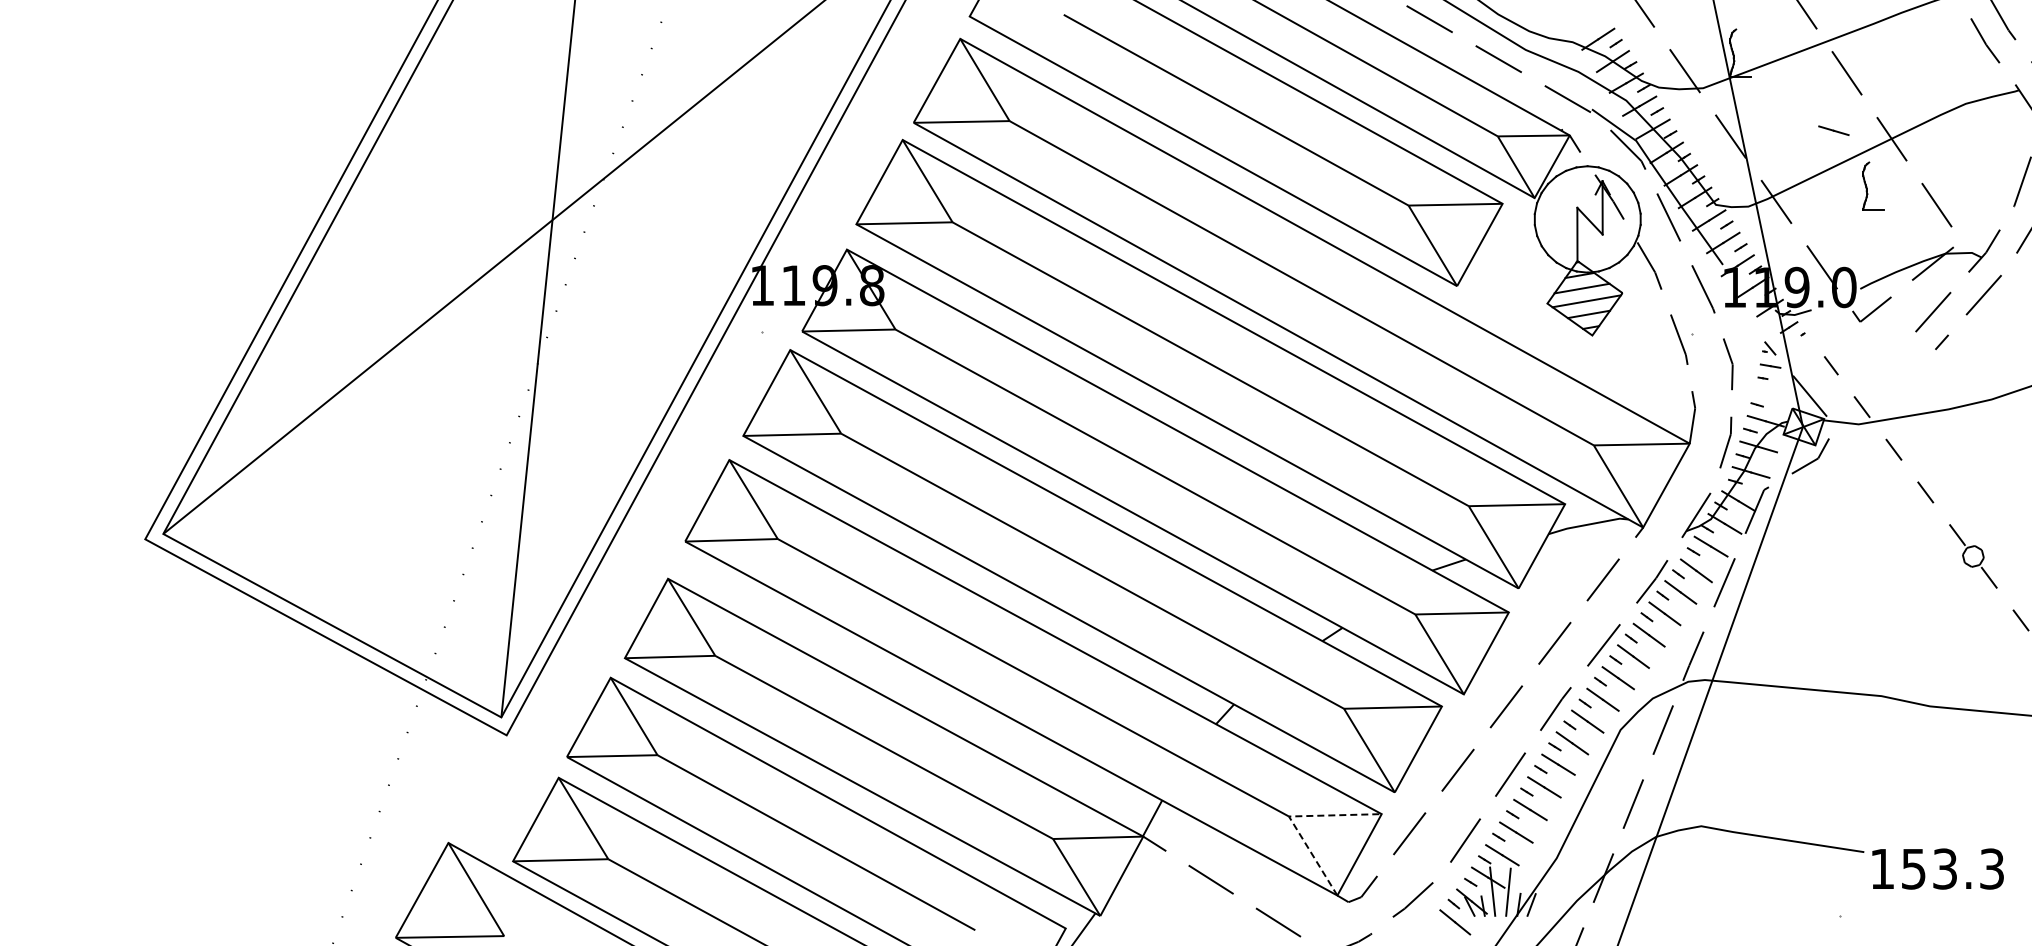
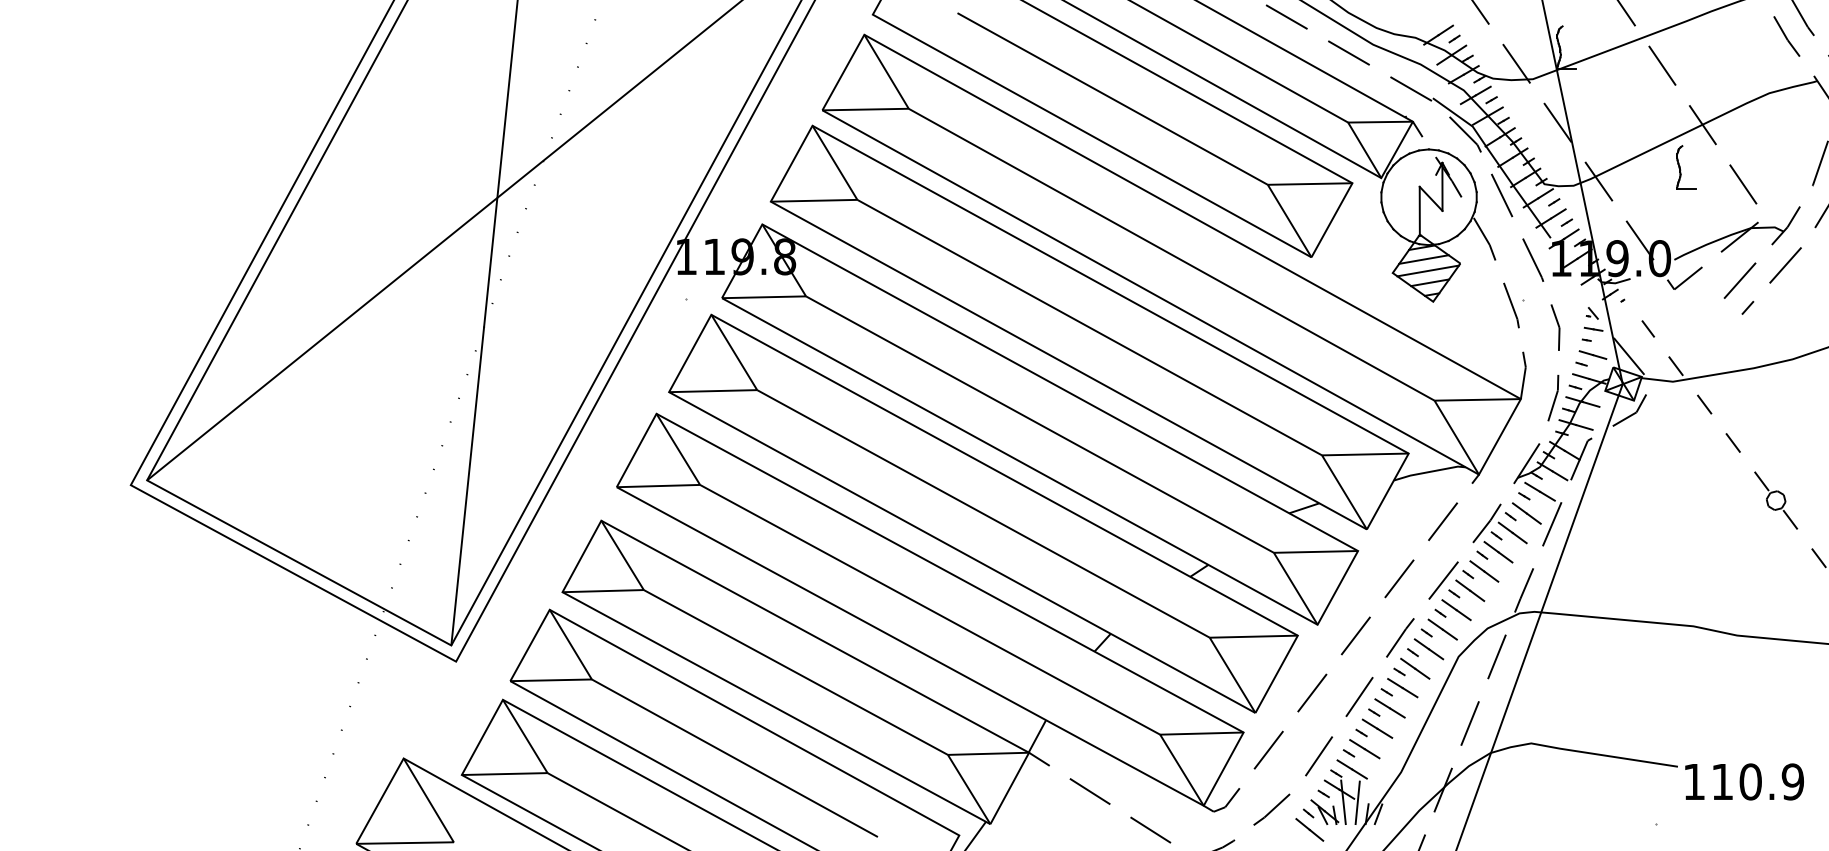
line: (1833, 130) -> (1592, 354), moved
line: (1288, 816) -> (1159, 734), dashed -> solid
text: (1953, 868) -> (1758, 781), 153.3 -> 110.9

